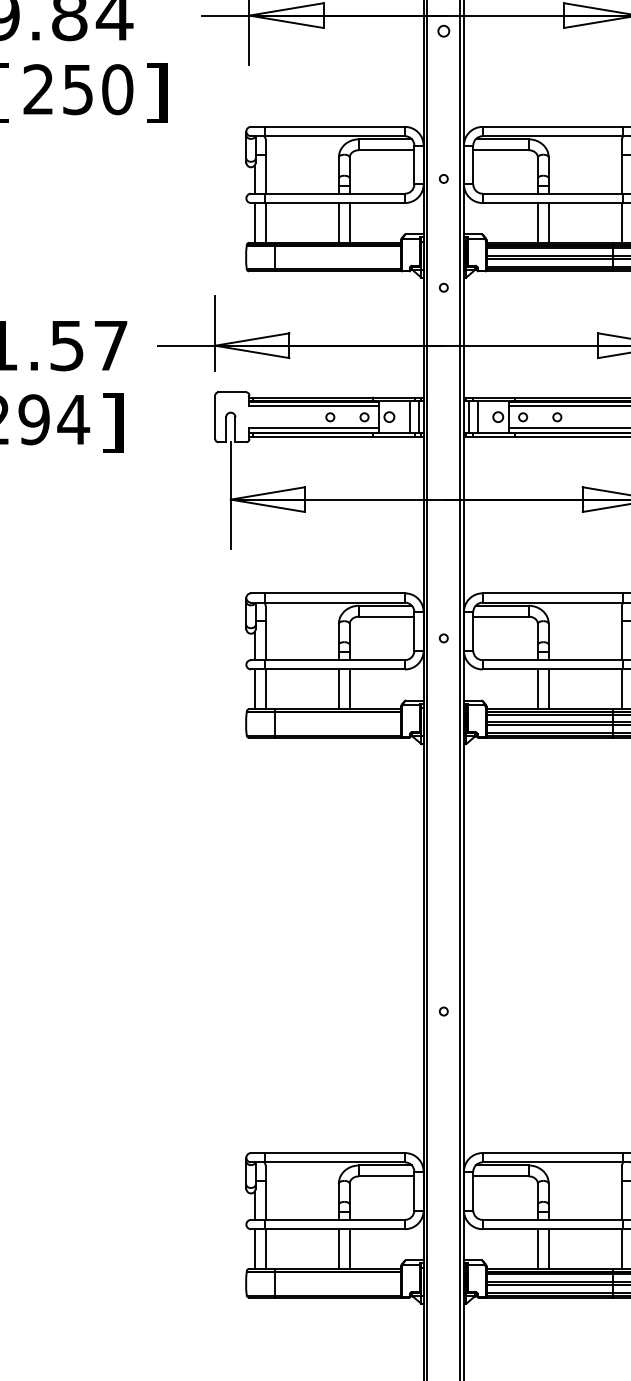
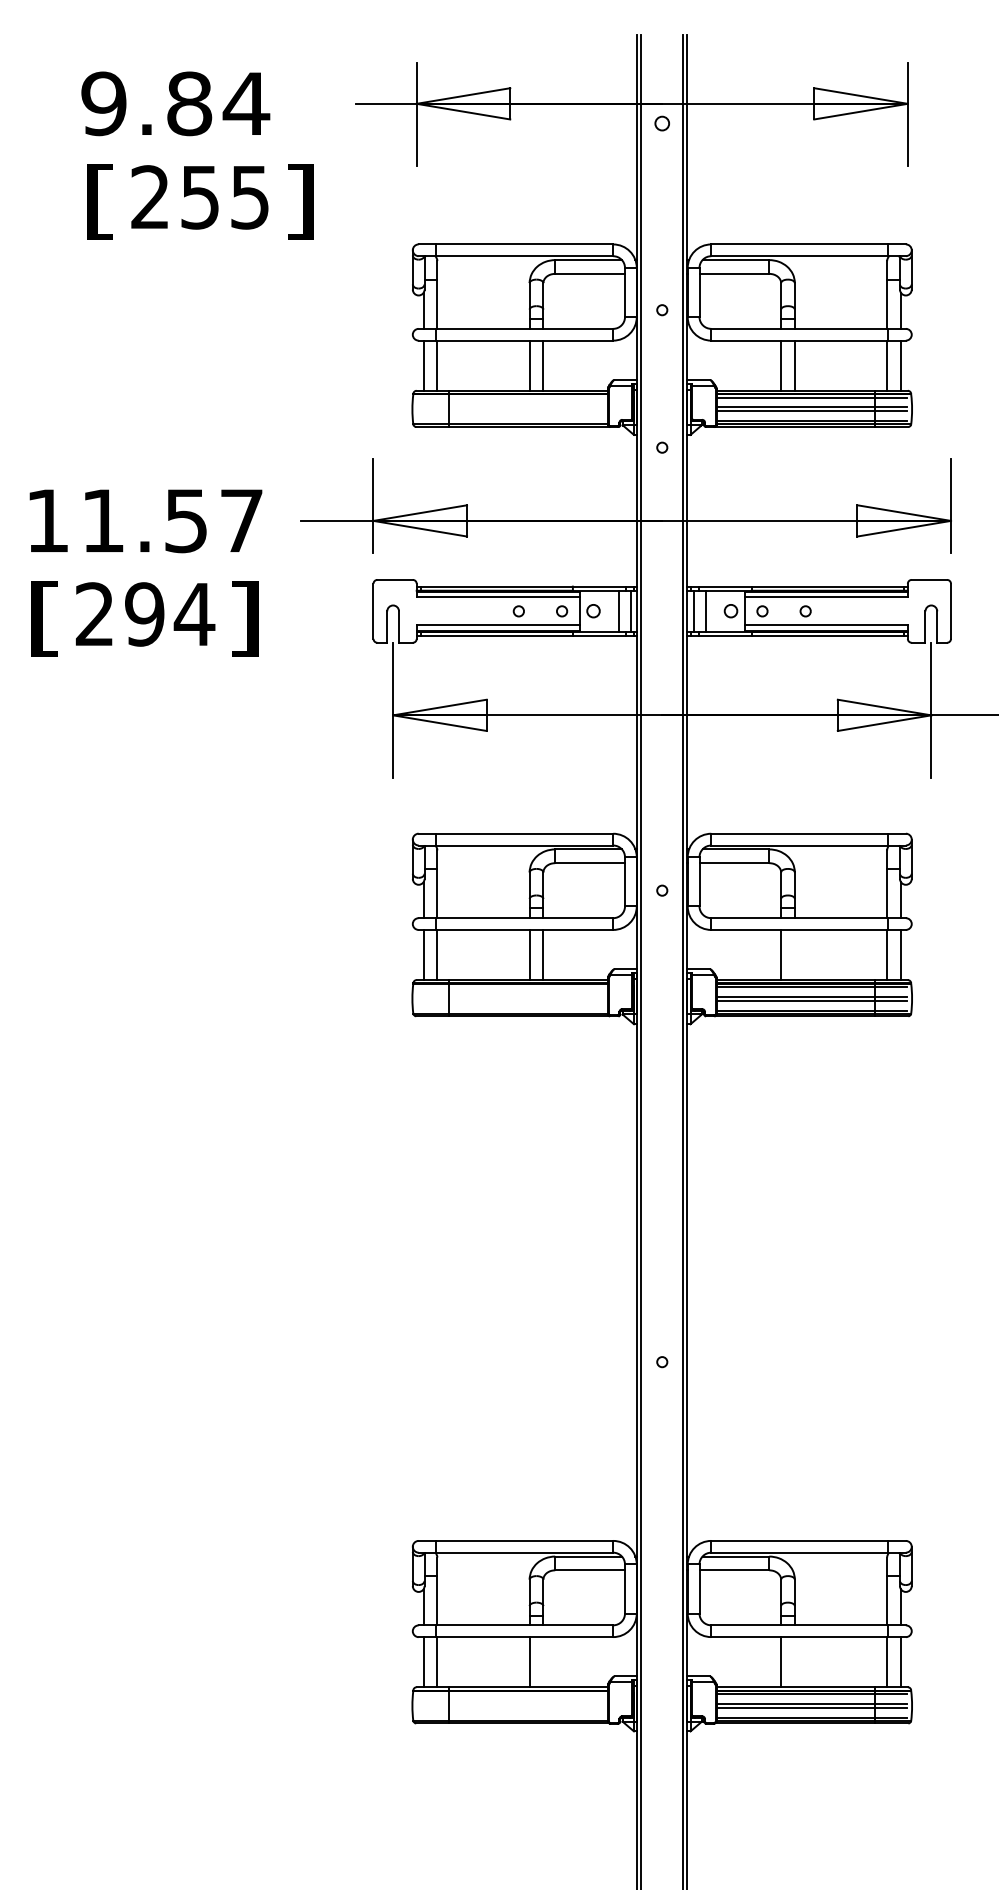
text: (117, 89) -> (250, 197), 250 -> 255
line: (548, 688) -> (794, 954), removed
line: (349, 1249) -> (543, 1662), removed
line: (548, 1249) -> (794, 1662), removed

